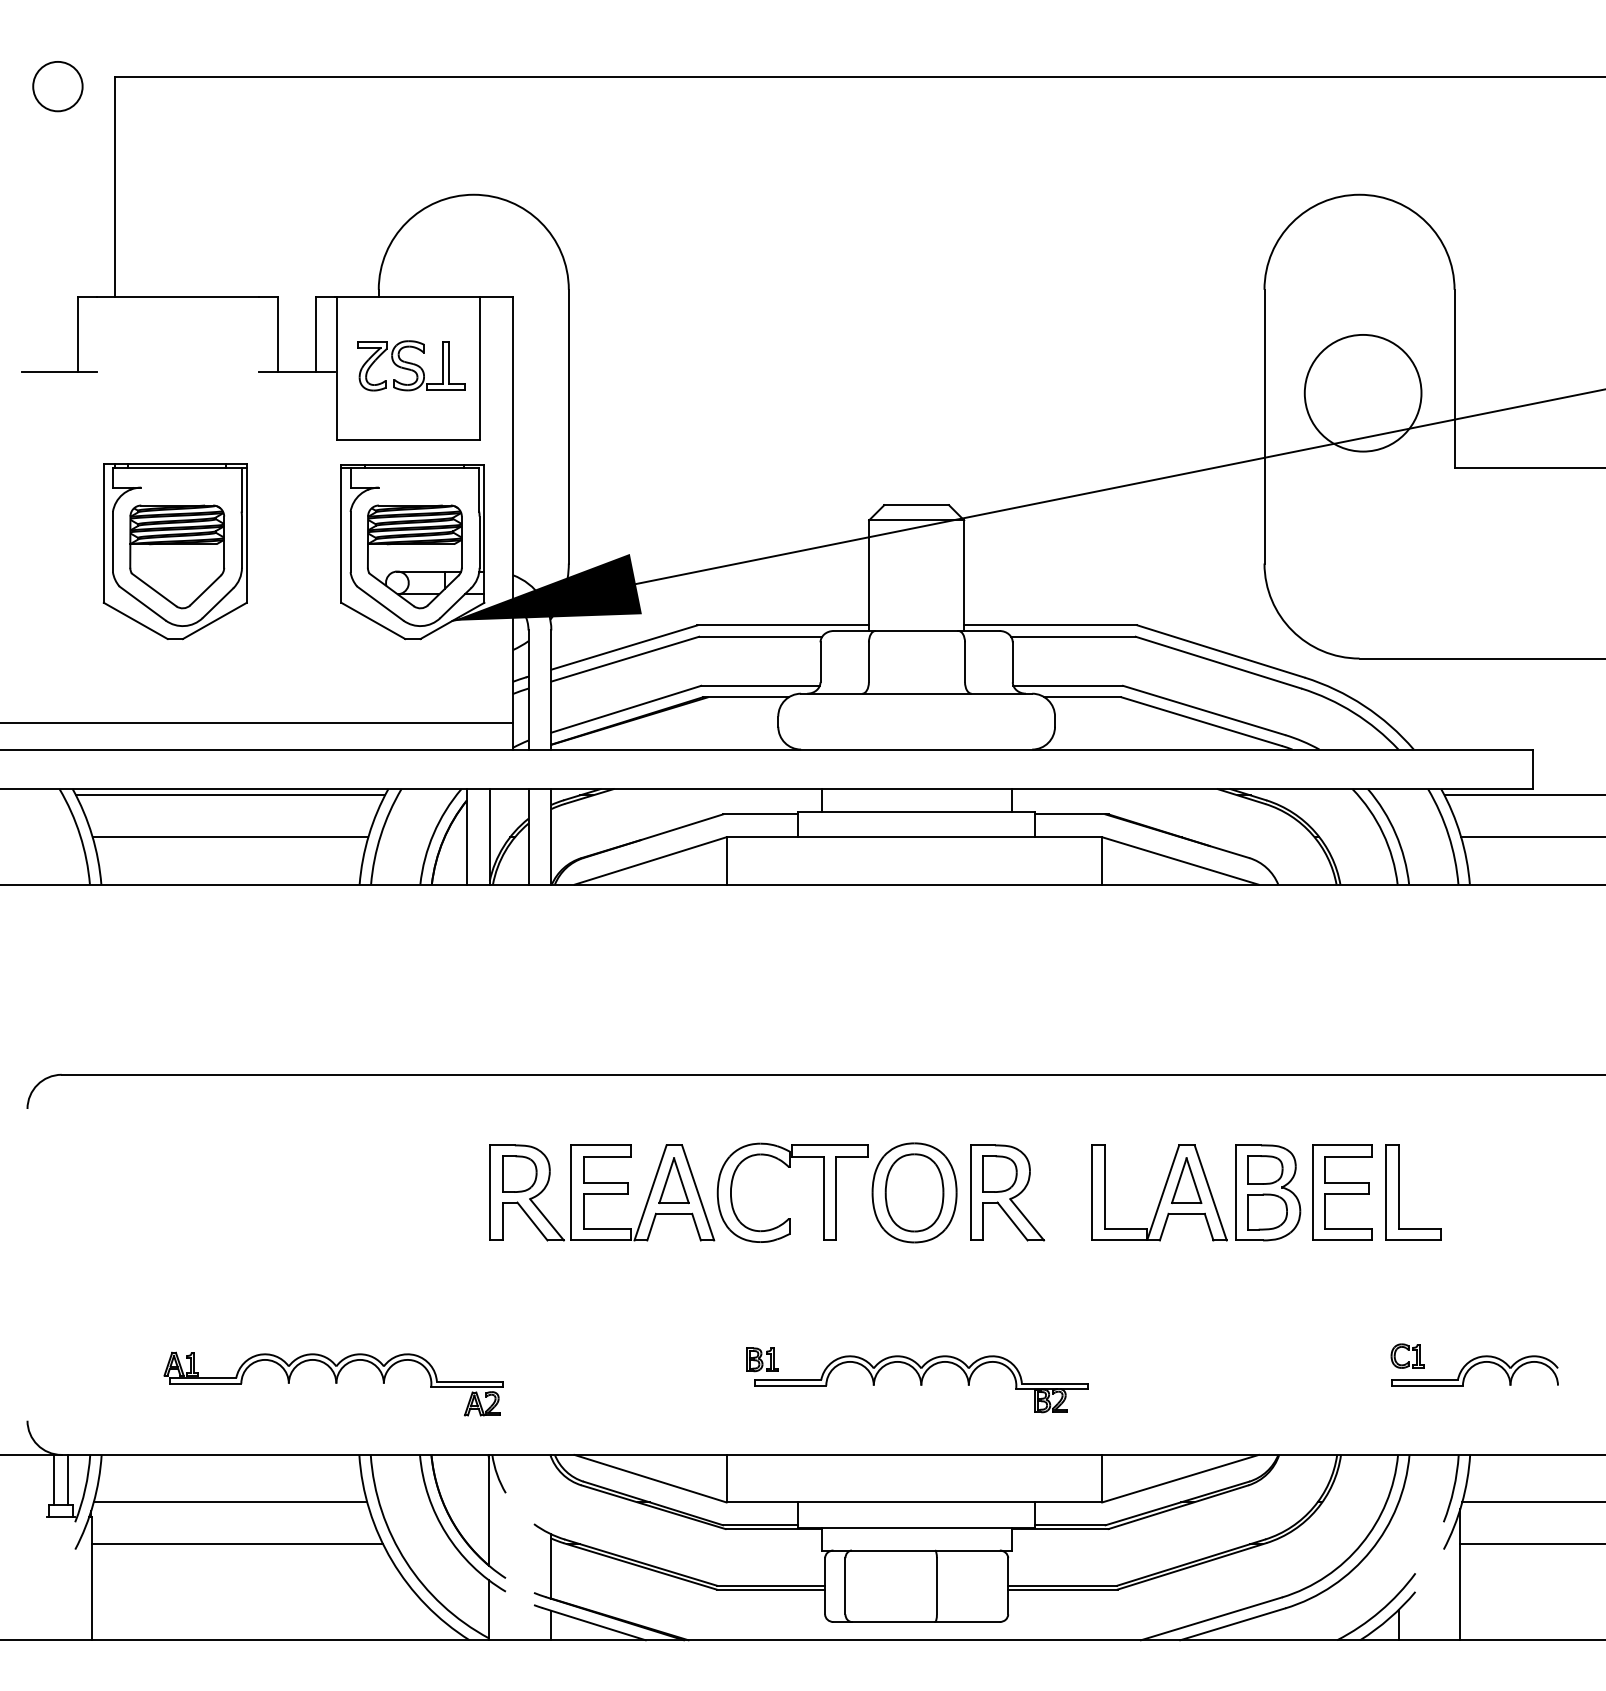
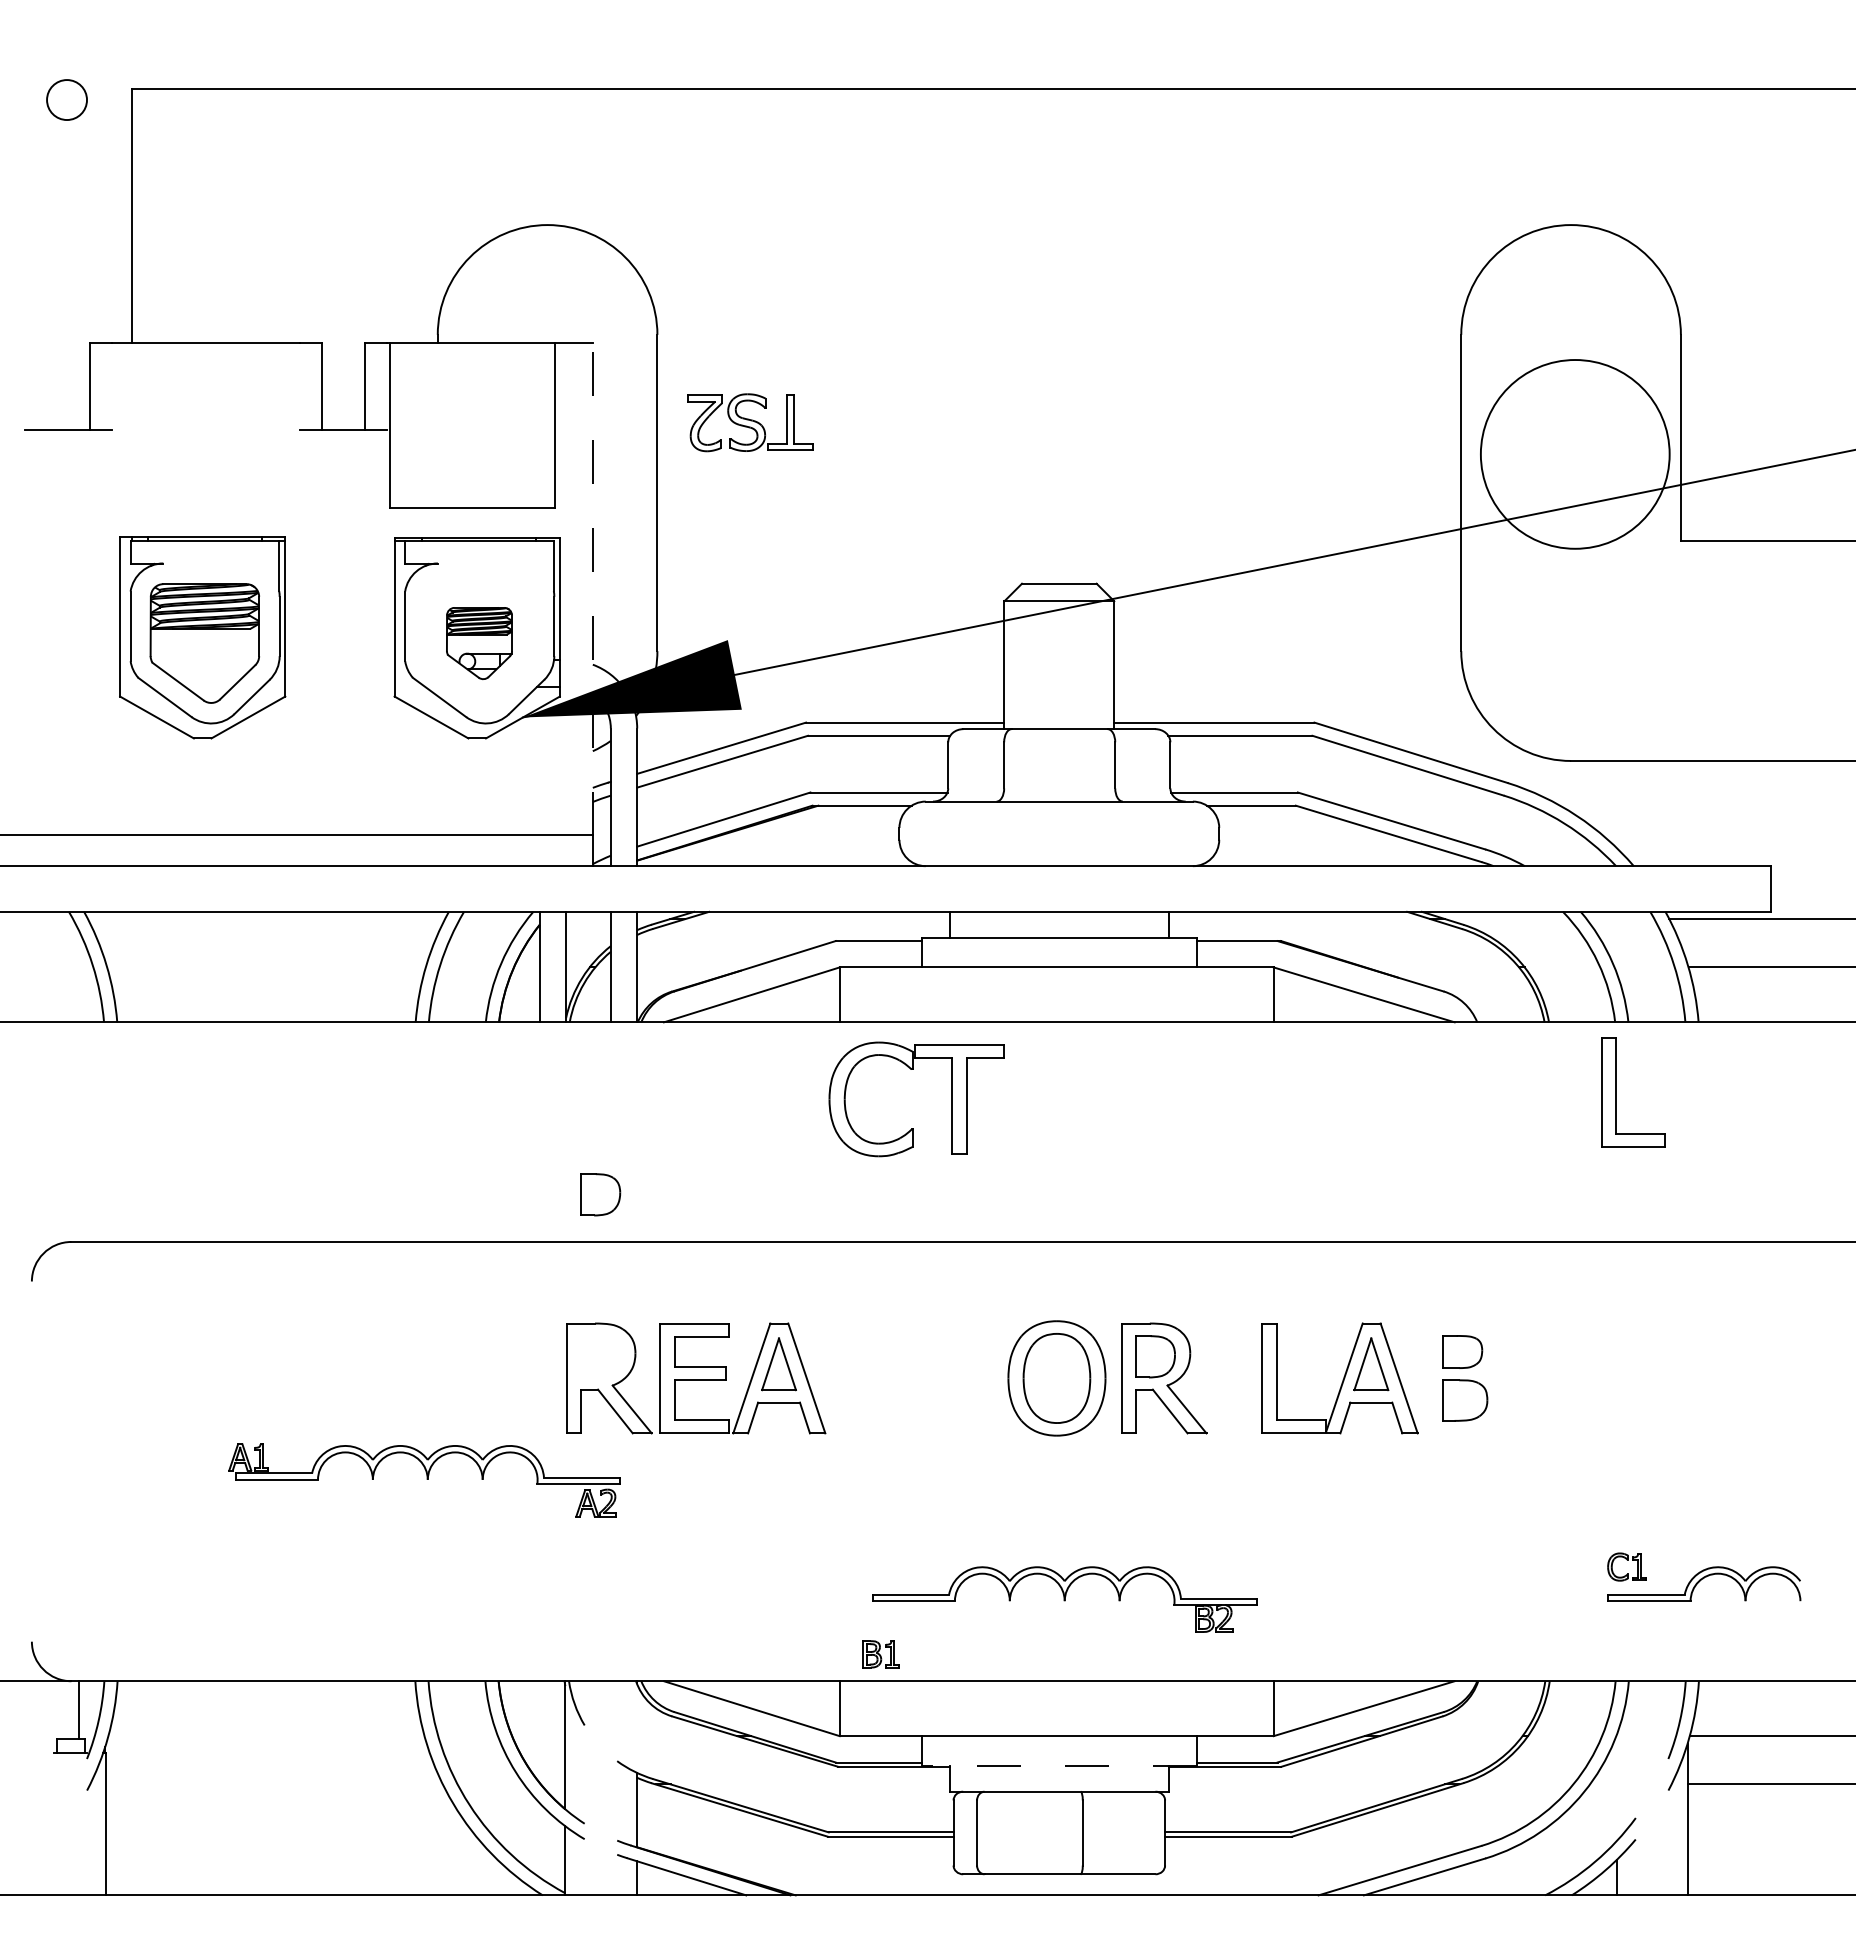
circle: (57, 86) -> (66, 99), size x0.7
part: (411, 365) -> (750, 422), moved
circle: (1362, 392) -> (1574, 453), size x1.4
line: (512, 510) -> (592, 589), solid -> dashed
part: (414, 556) -> (479, 643), size x0.6
line: (230, 795) -> (266, 919), removed
line: (230, 837) -> (266, 967), removed
part: (519, 1173) -> (600, 1194), moved
part: (1268, 1192) -> (1465, 1378), removed
part: (1342, 1192) -> (1551, 1378), removed
part: (1398, 1192) -> (1616, 1092), moved
part: (790, 1218) -> (913, 1128), moved
part: (761, 1359) -> (880, 1654), moved
part: (333, 1384) -> (424, 1480), moved
line: (53, 1480) -> (62, 1710), removed
line: (230, 1502) -> (266, 1736), removed
line: (915, 1527) -> (1058, 1765), solid -> dashed
line: (237, 1544) -> (274, 1784), removed

